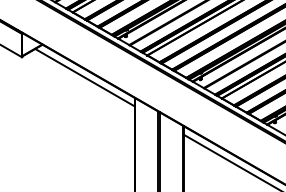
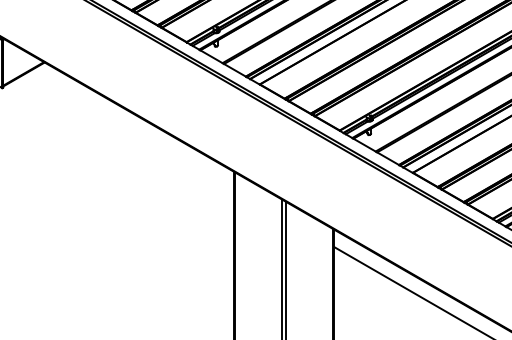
line: (84, 77) -> (130, 129), removed

